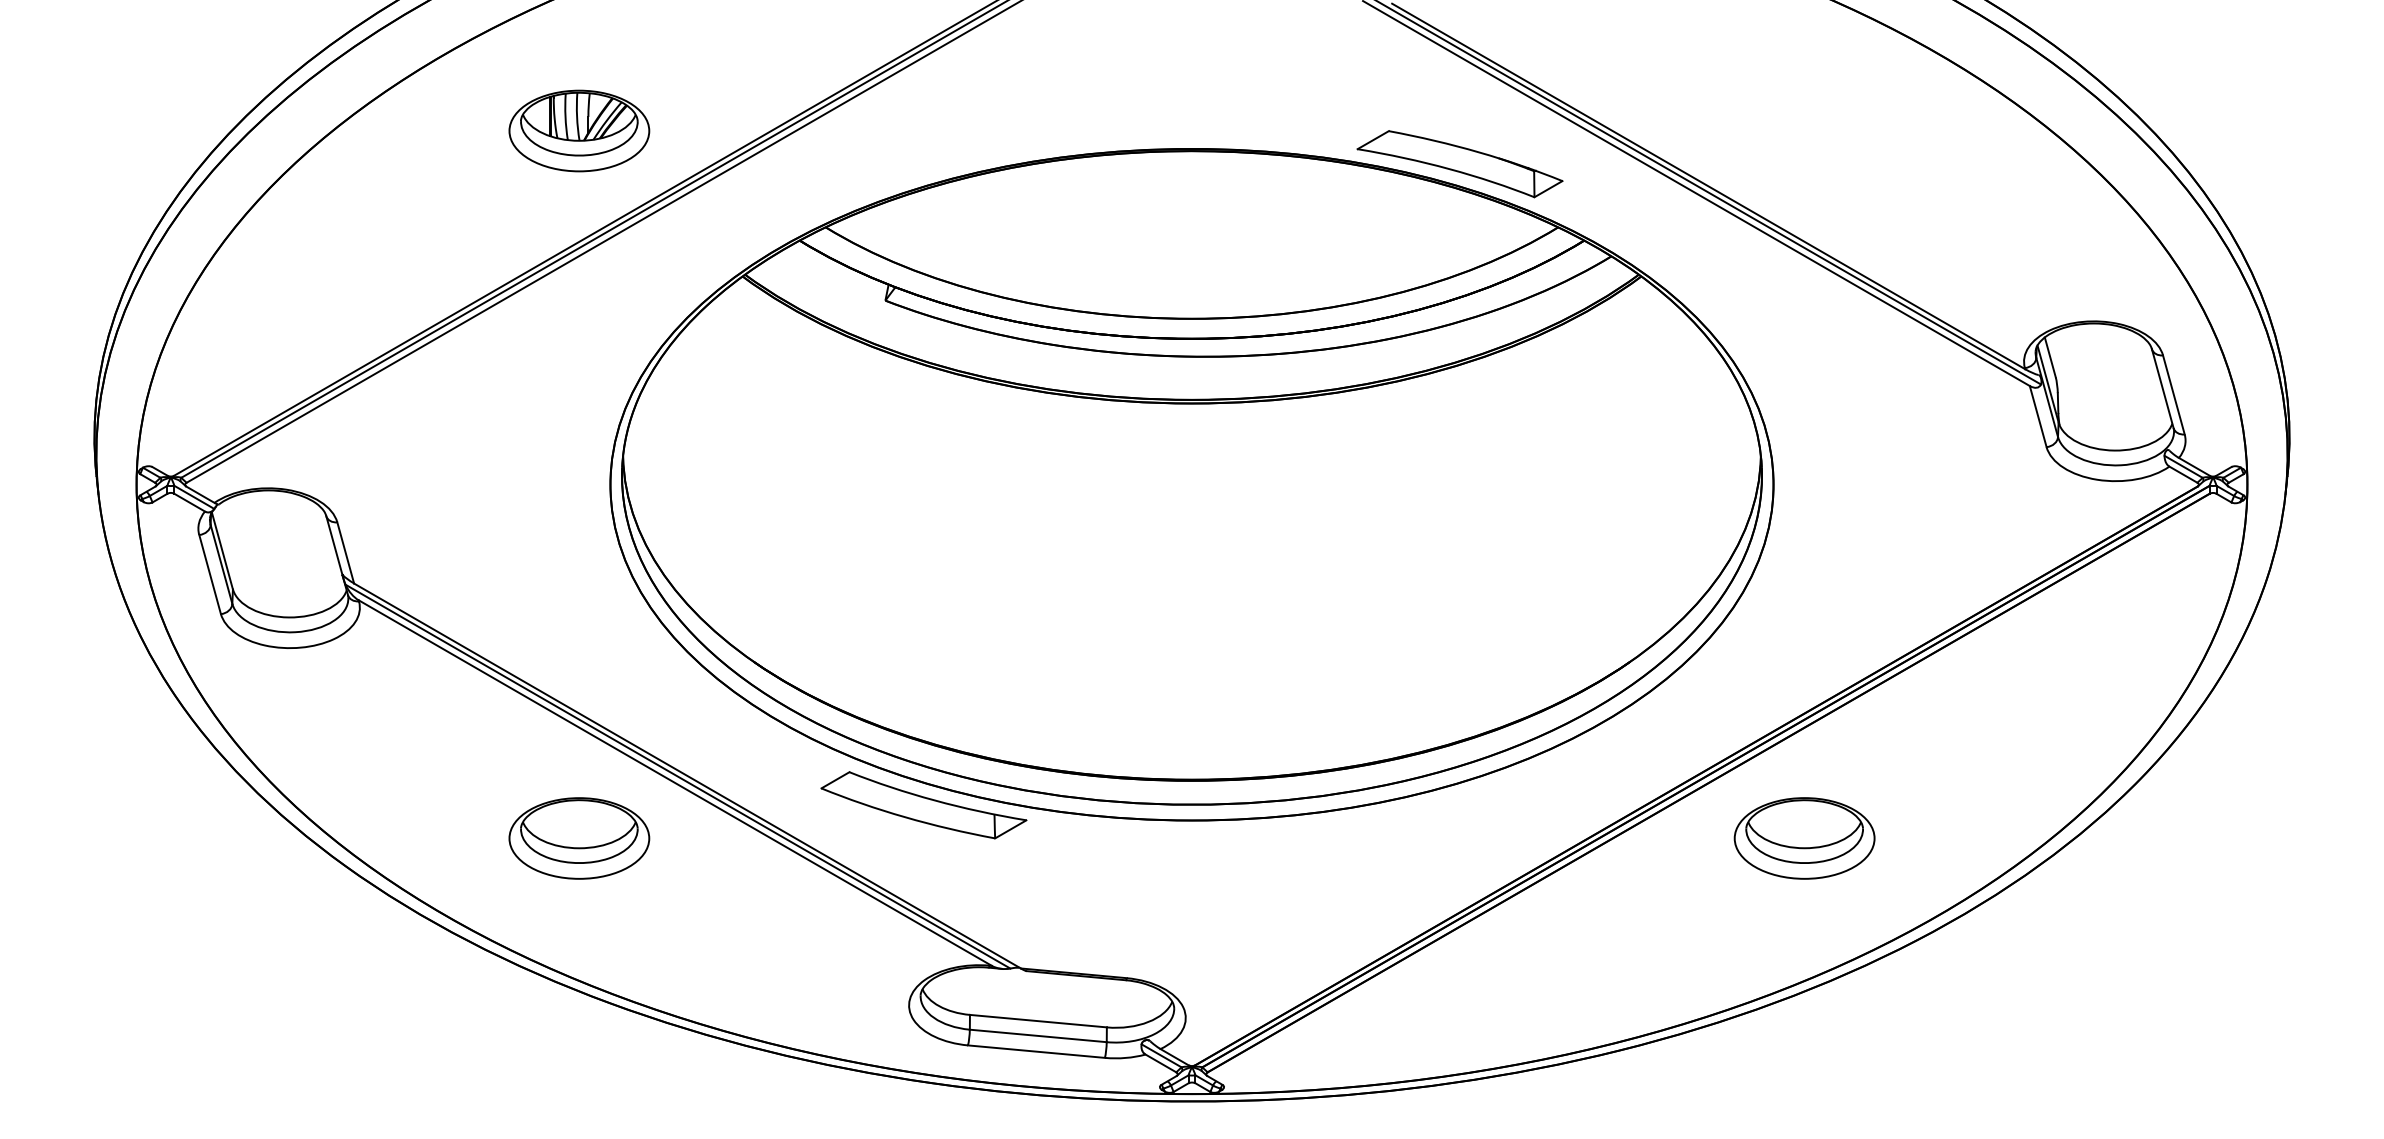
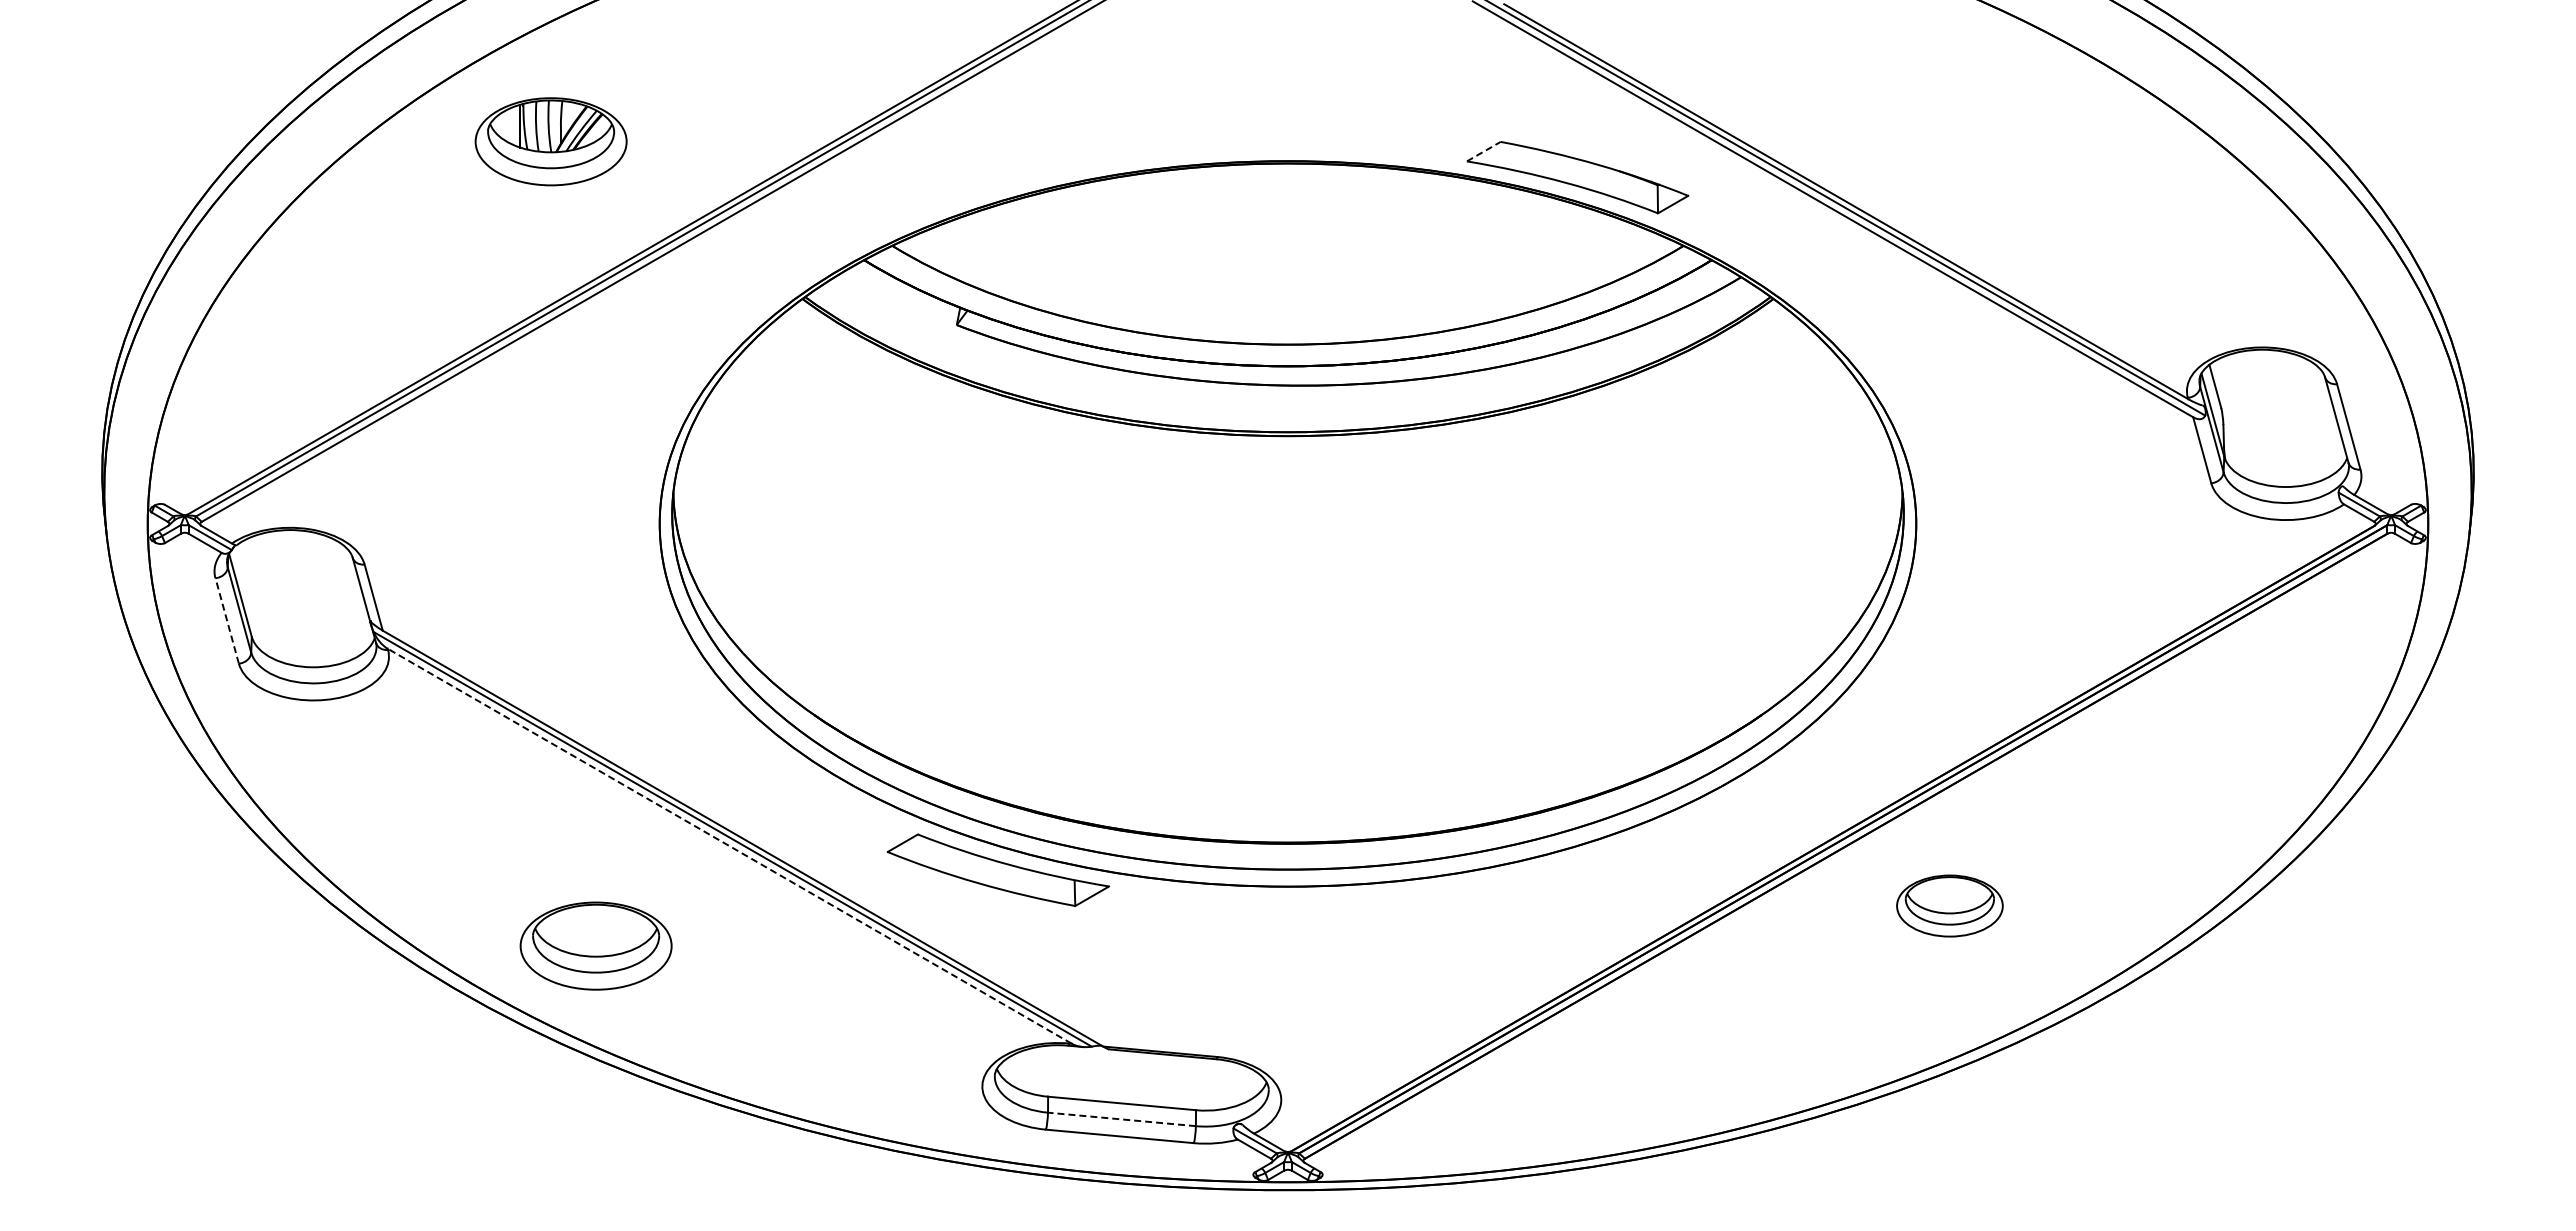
part: (578, 130) -> (550, 141), moved
line: (1373, 140) -> (1484, 151), solid -> dashed
line: (210, 574) -> (227, 620), solid -> dashed
line: (675, 783) -> (729, 846), solid -> dashed
part: (578, 837) -> (595, 945), moved
part: (1804, 837) -> (1949, 905), size x0.7
line: (1037, 1036) -> (1121, 1119), solid -> dashed

